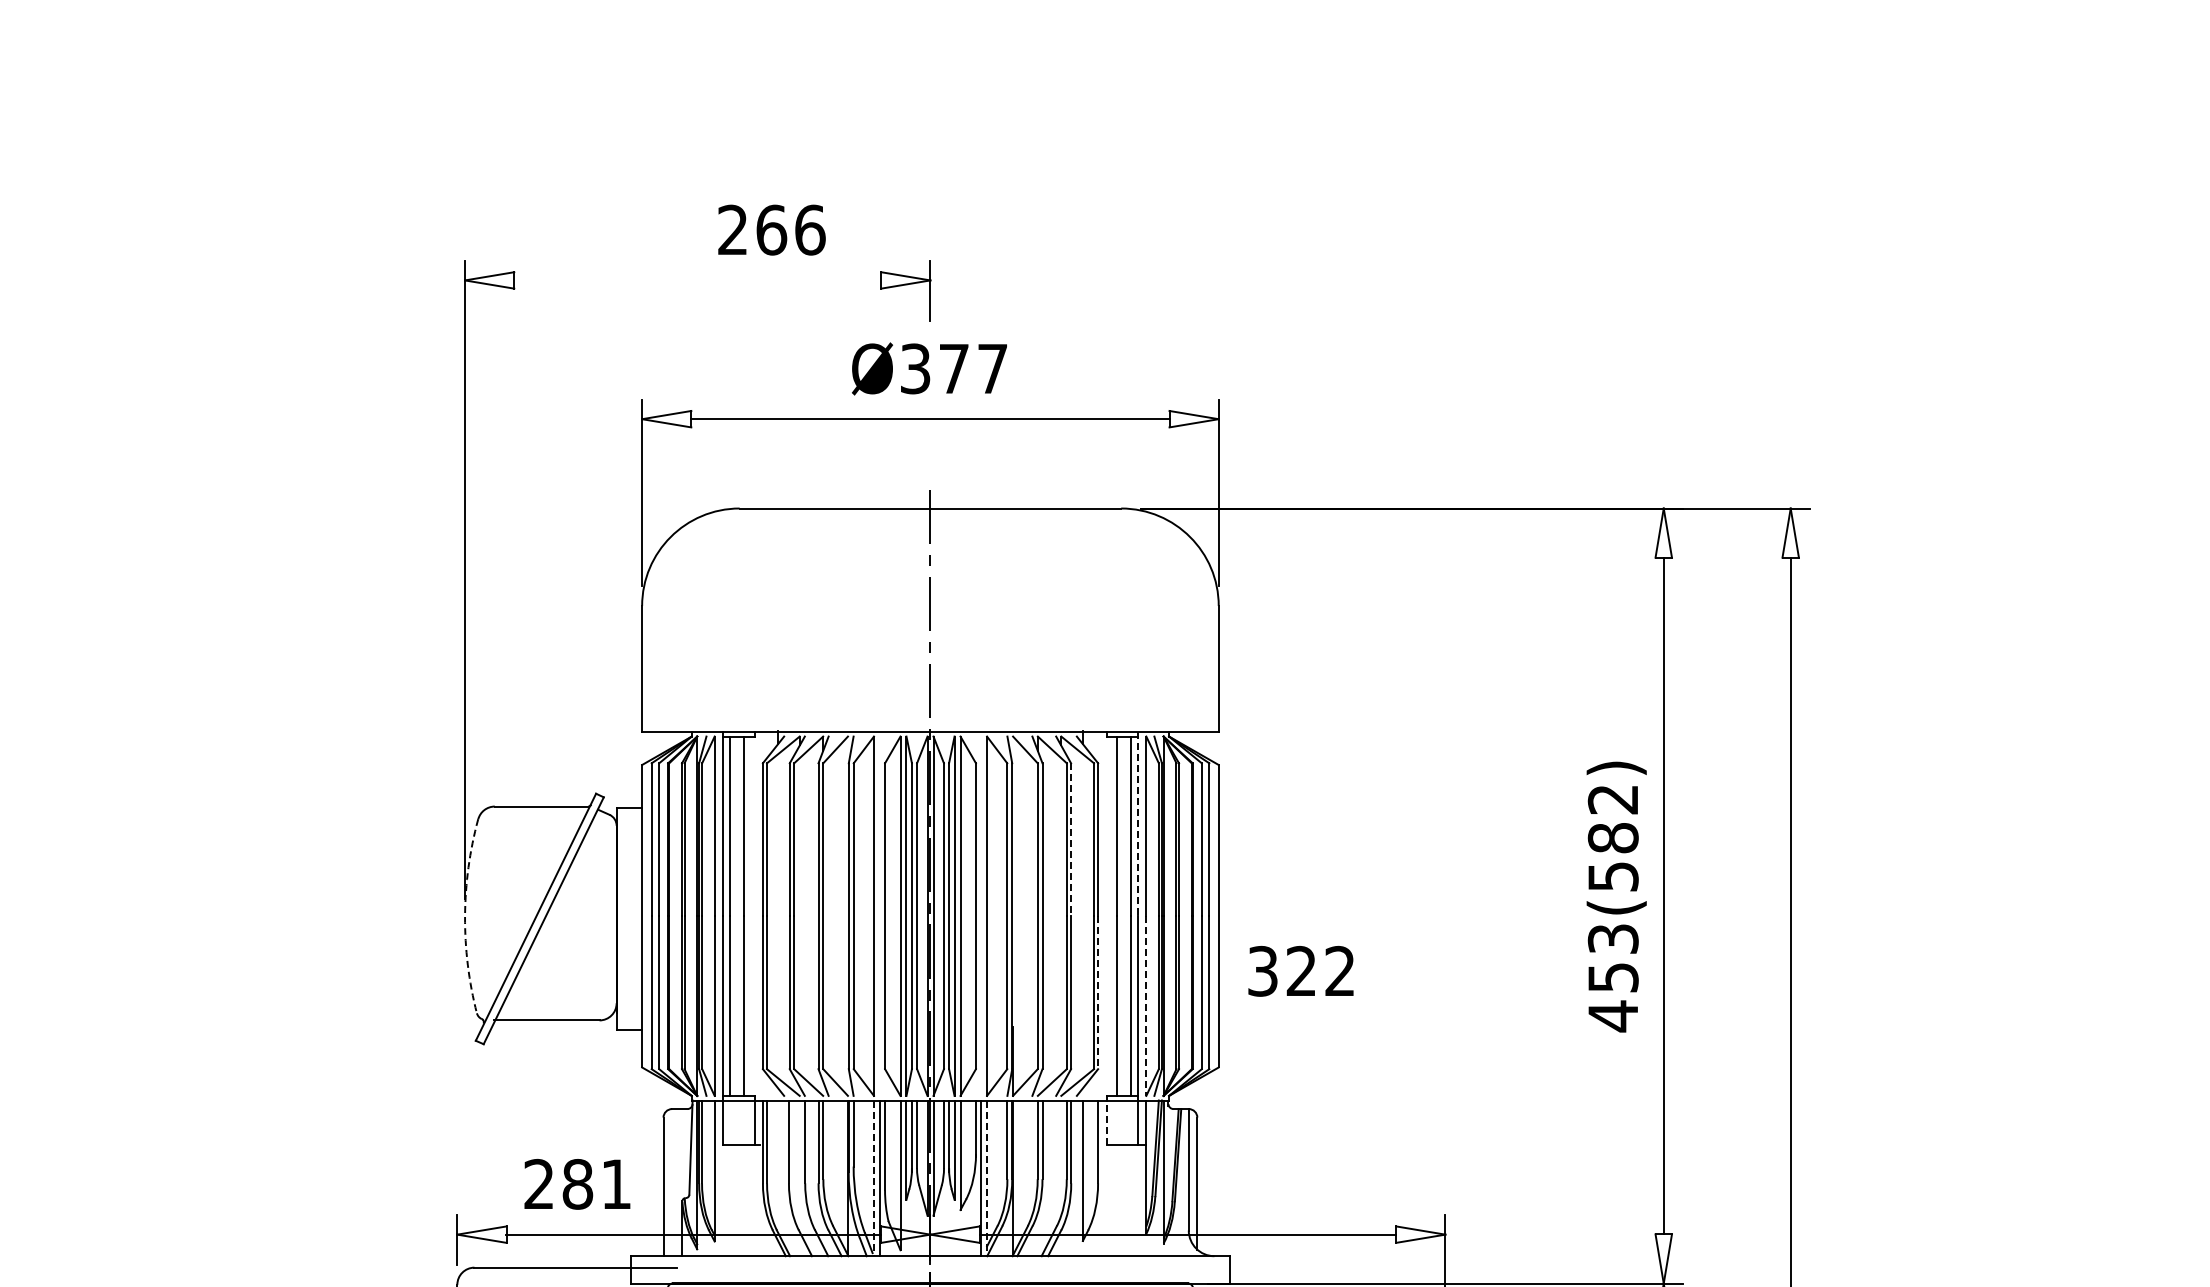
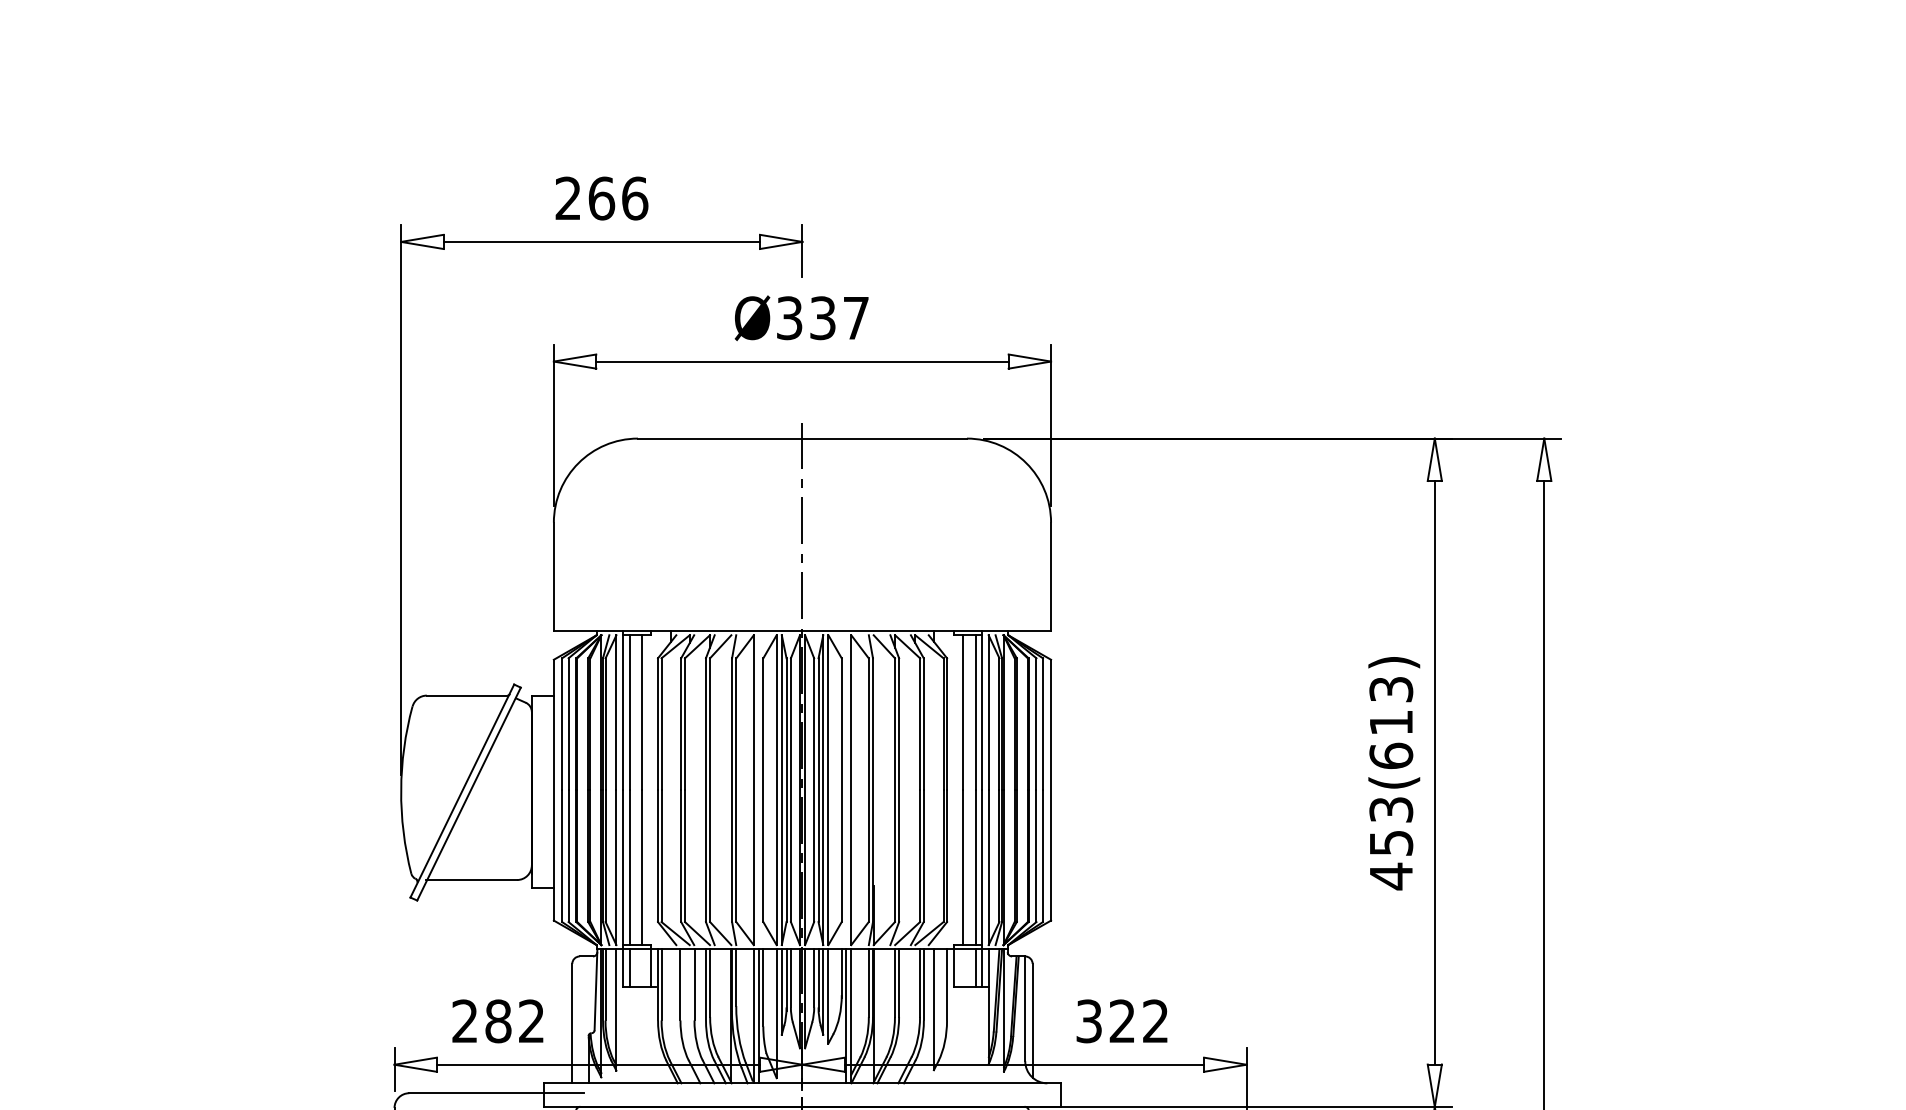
text: (771, 229) -> (601, 198), moved
line: (697, 280) -> (601, 241), added
text: (953, 368) -> (822, 317), Ø377 -> Ø337
line: (1138, 824) -> (981, 711), dashed -> solid
text: (1612, 838) -> (1390, 723), 453(582) -> 453(613)
line: (1071, 840) -> (924, 724), dashed -> solid
arc: (465, 916) -> (401, 790), dashed -> solid
text: (1300, 971) -> (1121, 1021), moved
line: (1098, 993) -> (947, 856), dashed -> solid
line: (1146, 1006) -> (988, 868), dashed -> solid
line: (729, 1122) -> (629, 968), added
line: (1106, 1122) -> (954, 968), dashed -> solid
line: (1131, 1122) -> (975, 968), added
line: (873, 1178) -> (753, 1016), dashed -> solid
line: (987, 1178) -> (851, 1016), dashed -> solid
text: (615, 1183) -> (530, 1020), 281 -> 282

